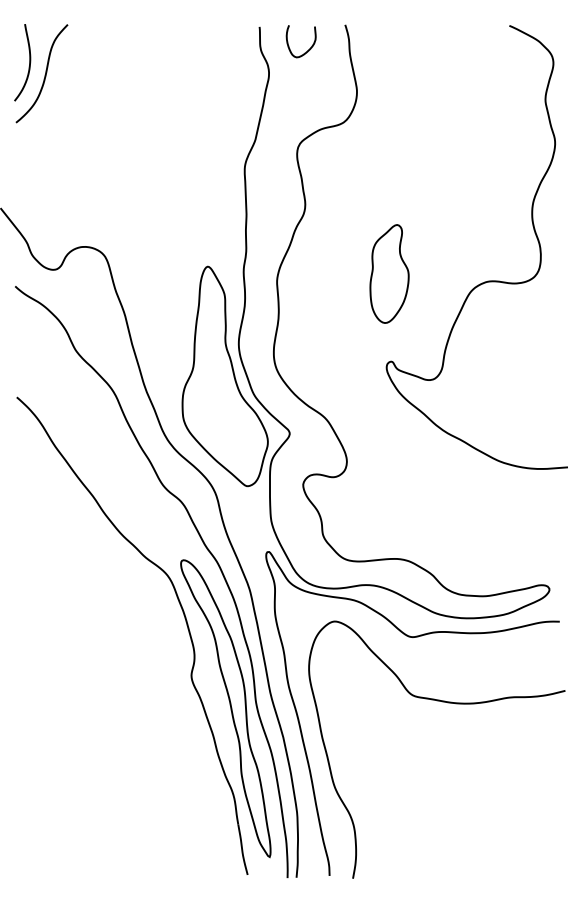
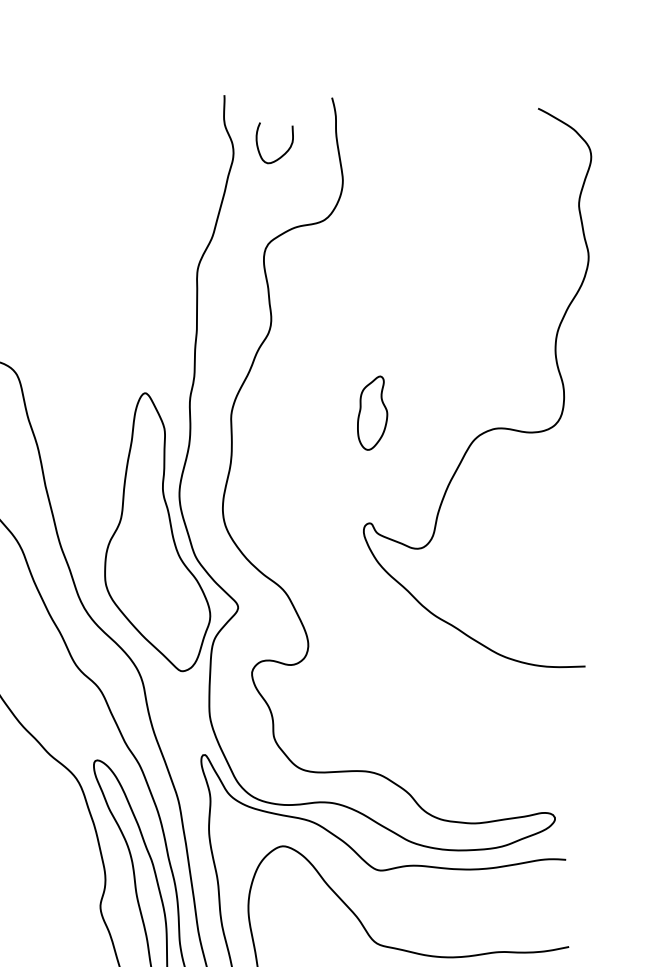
curve: (308, 49) -> (283, 154), moved
part: (389, 273) -> (372, 412), size x0.6

